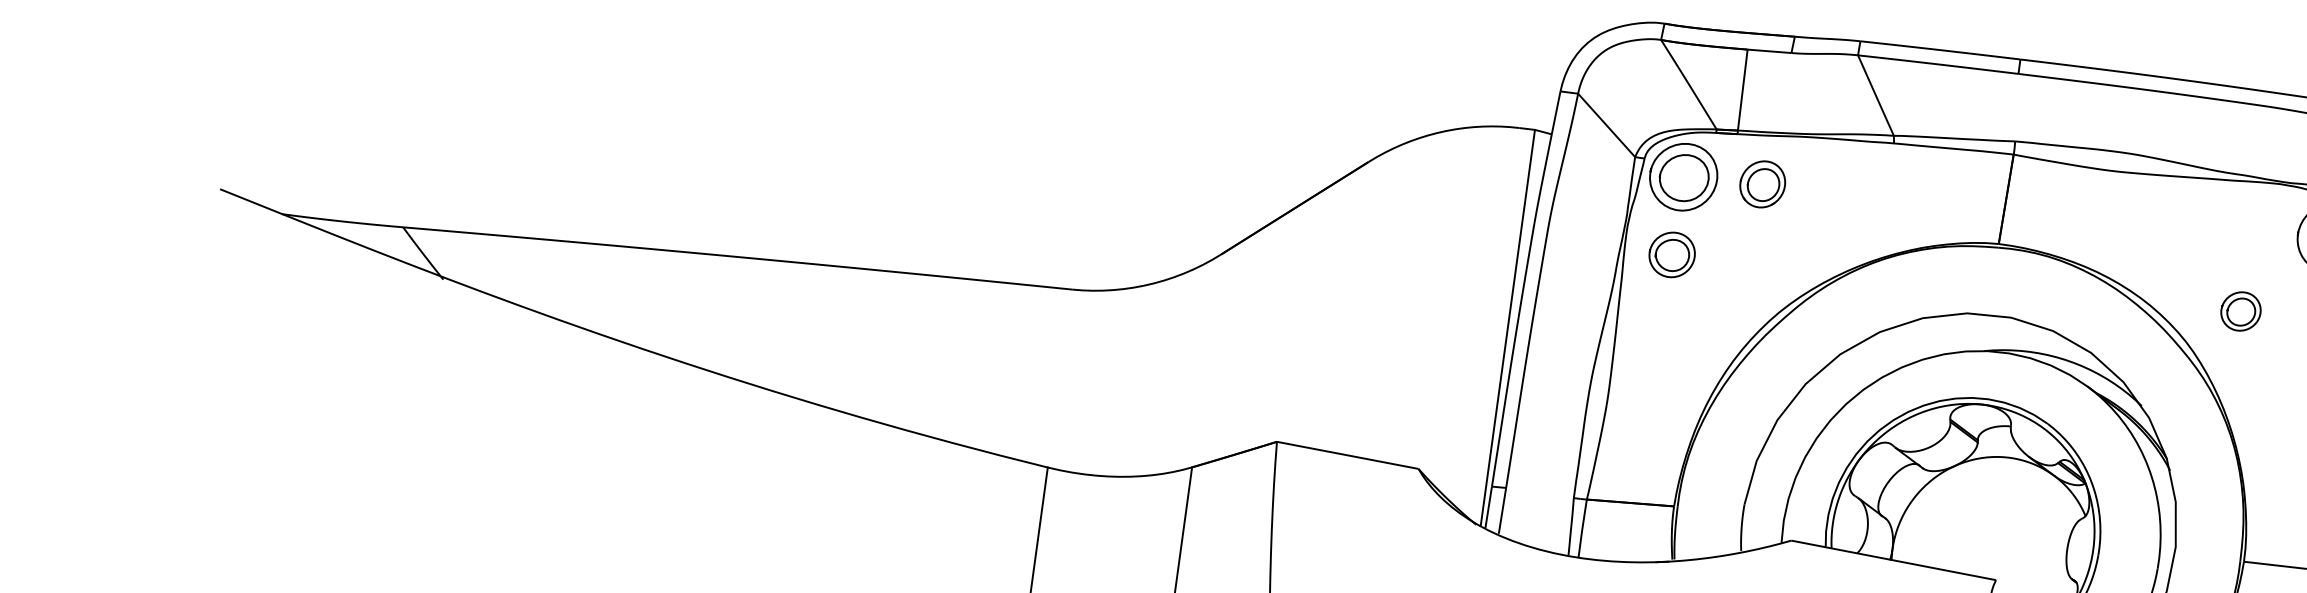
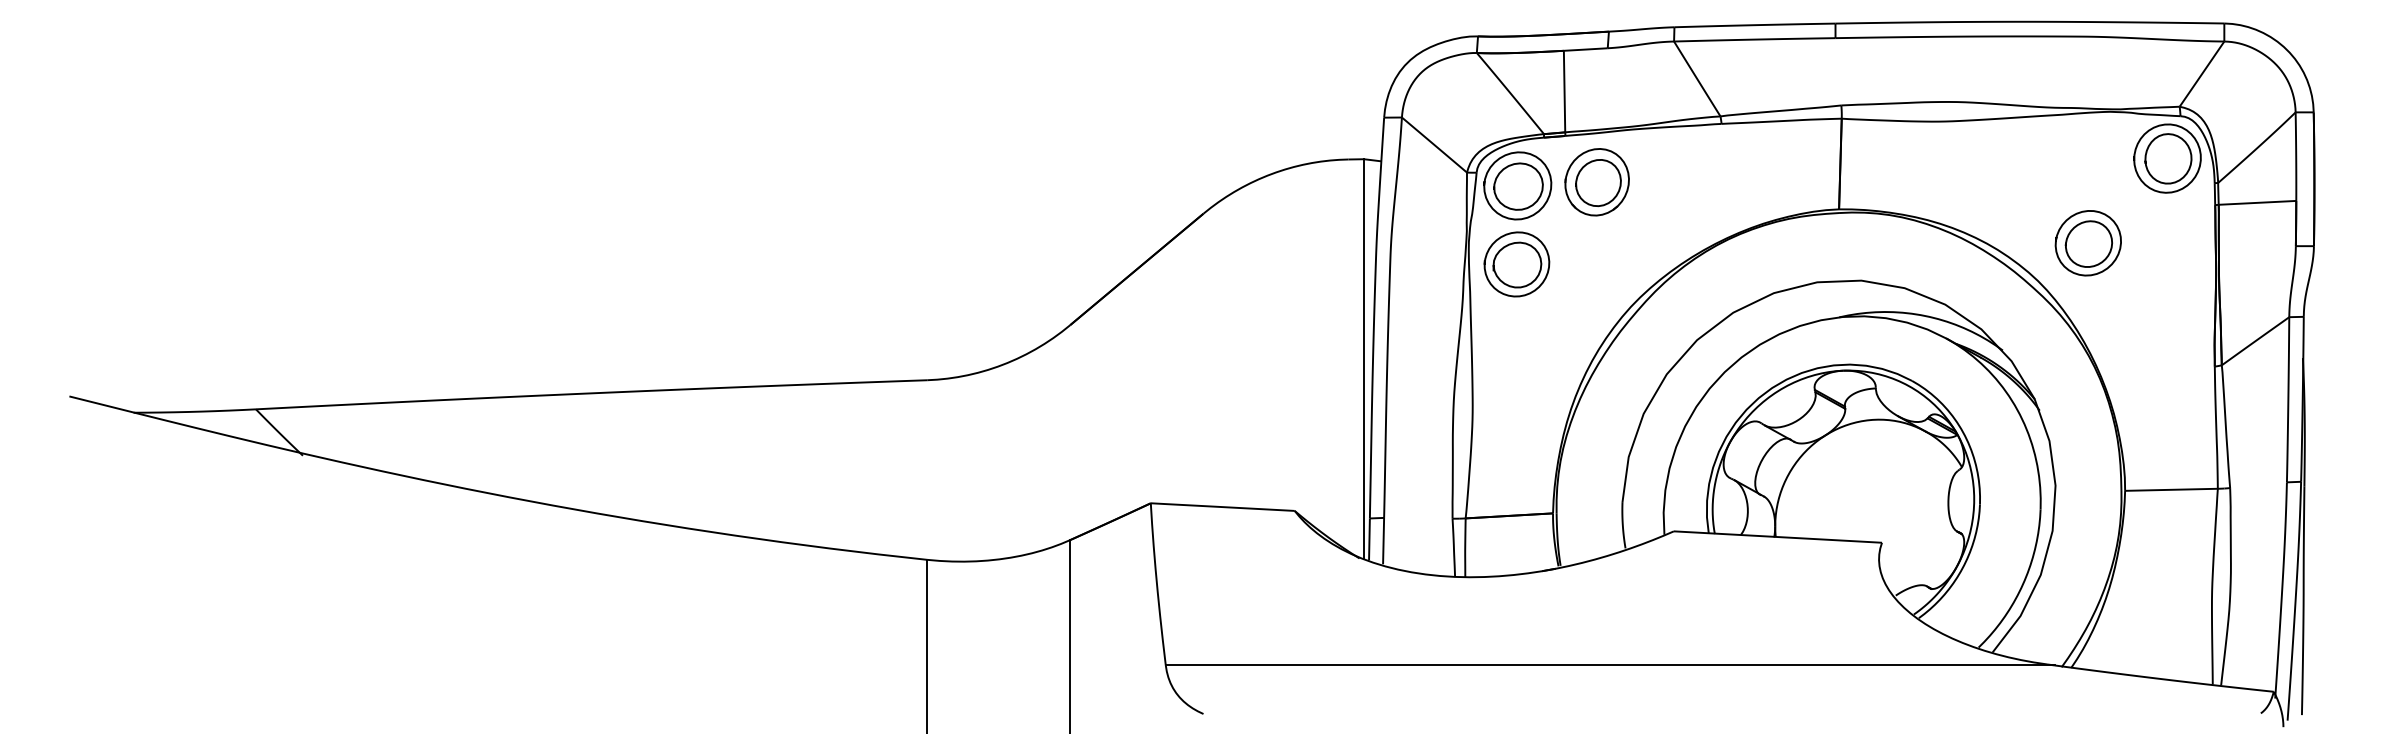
part: (1762, 184) -> (1596, 182), size x1.43
part: (1671, 254) -> (1516, 264), size x1.43
part: (2240, 311) -> (2087, 243), size x1.67

